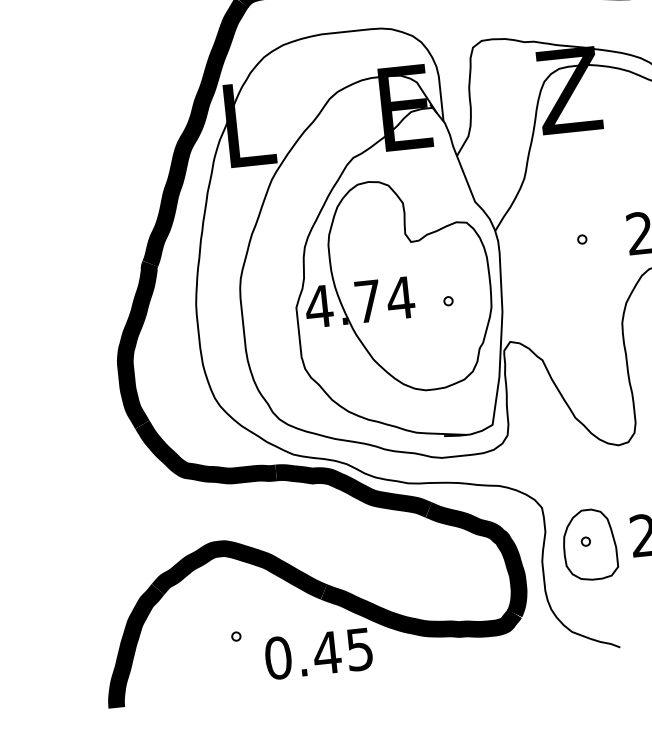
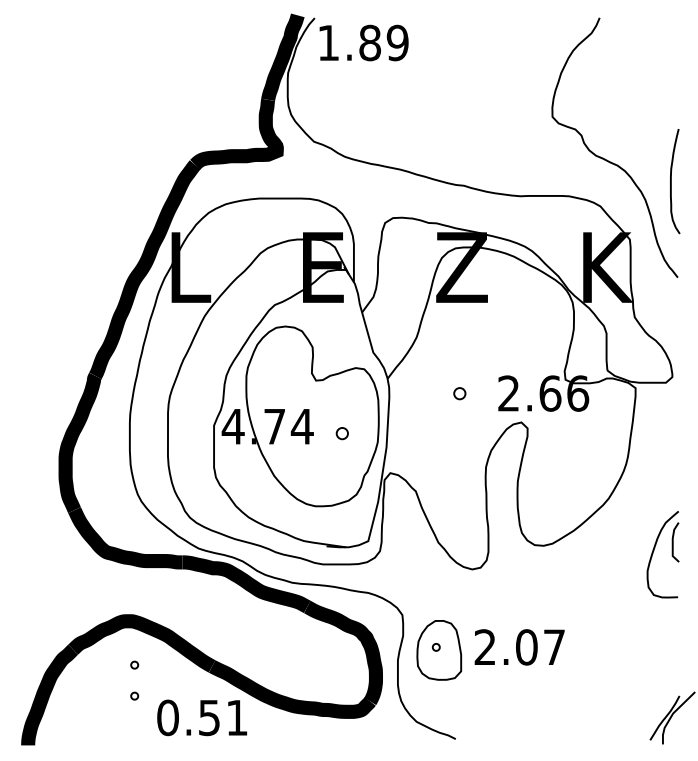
part: (581, 239) -> (459, 393), size x1.6
part: (447, 301) -> (341, 433), size x1.6
part: (232, 599) -> (134, 664), added
text: (342, 652) -> (222, 718), 0.45 -> 0.51

